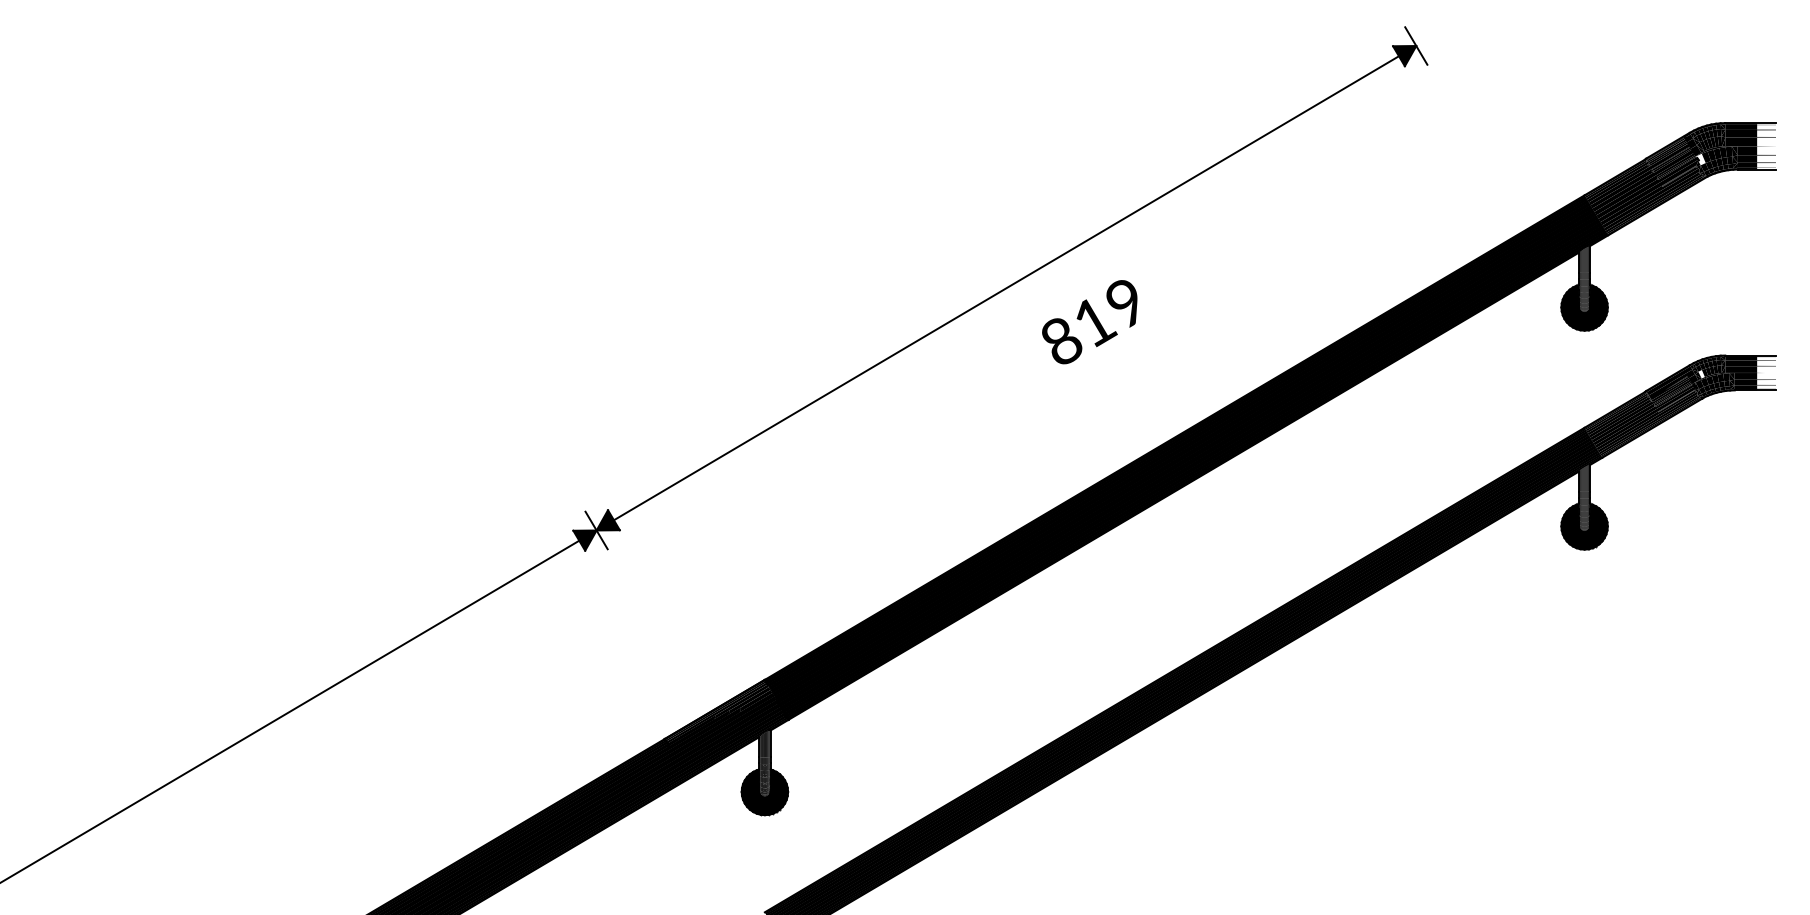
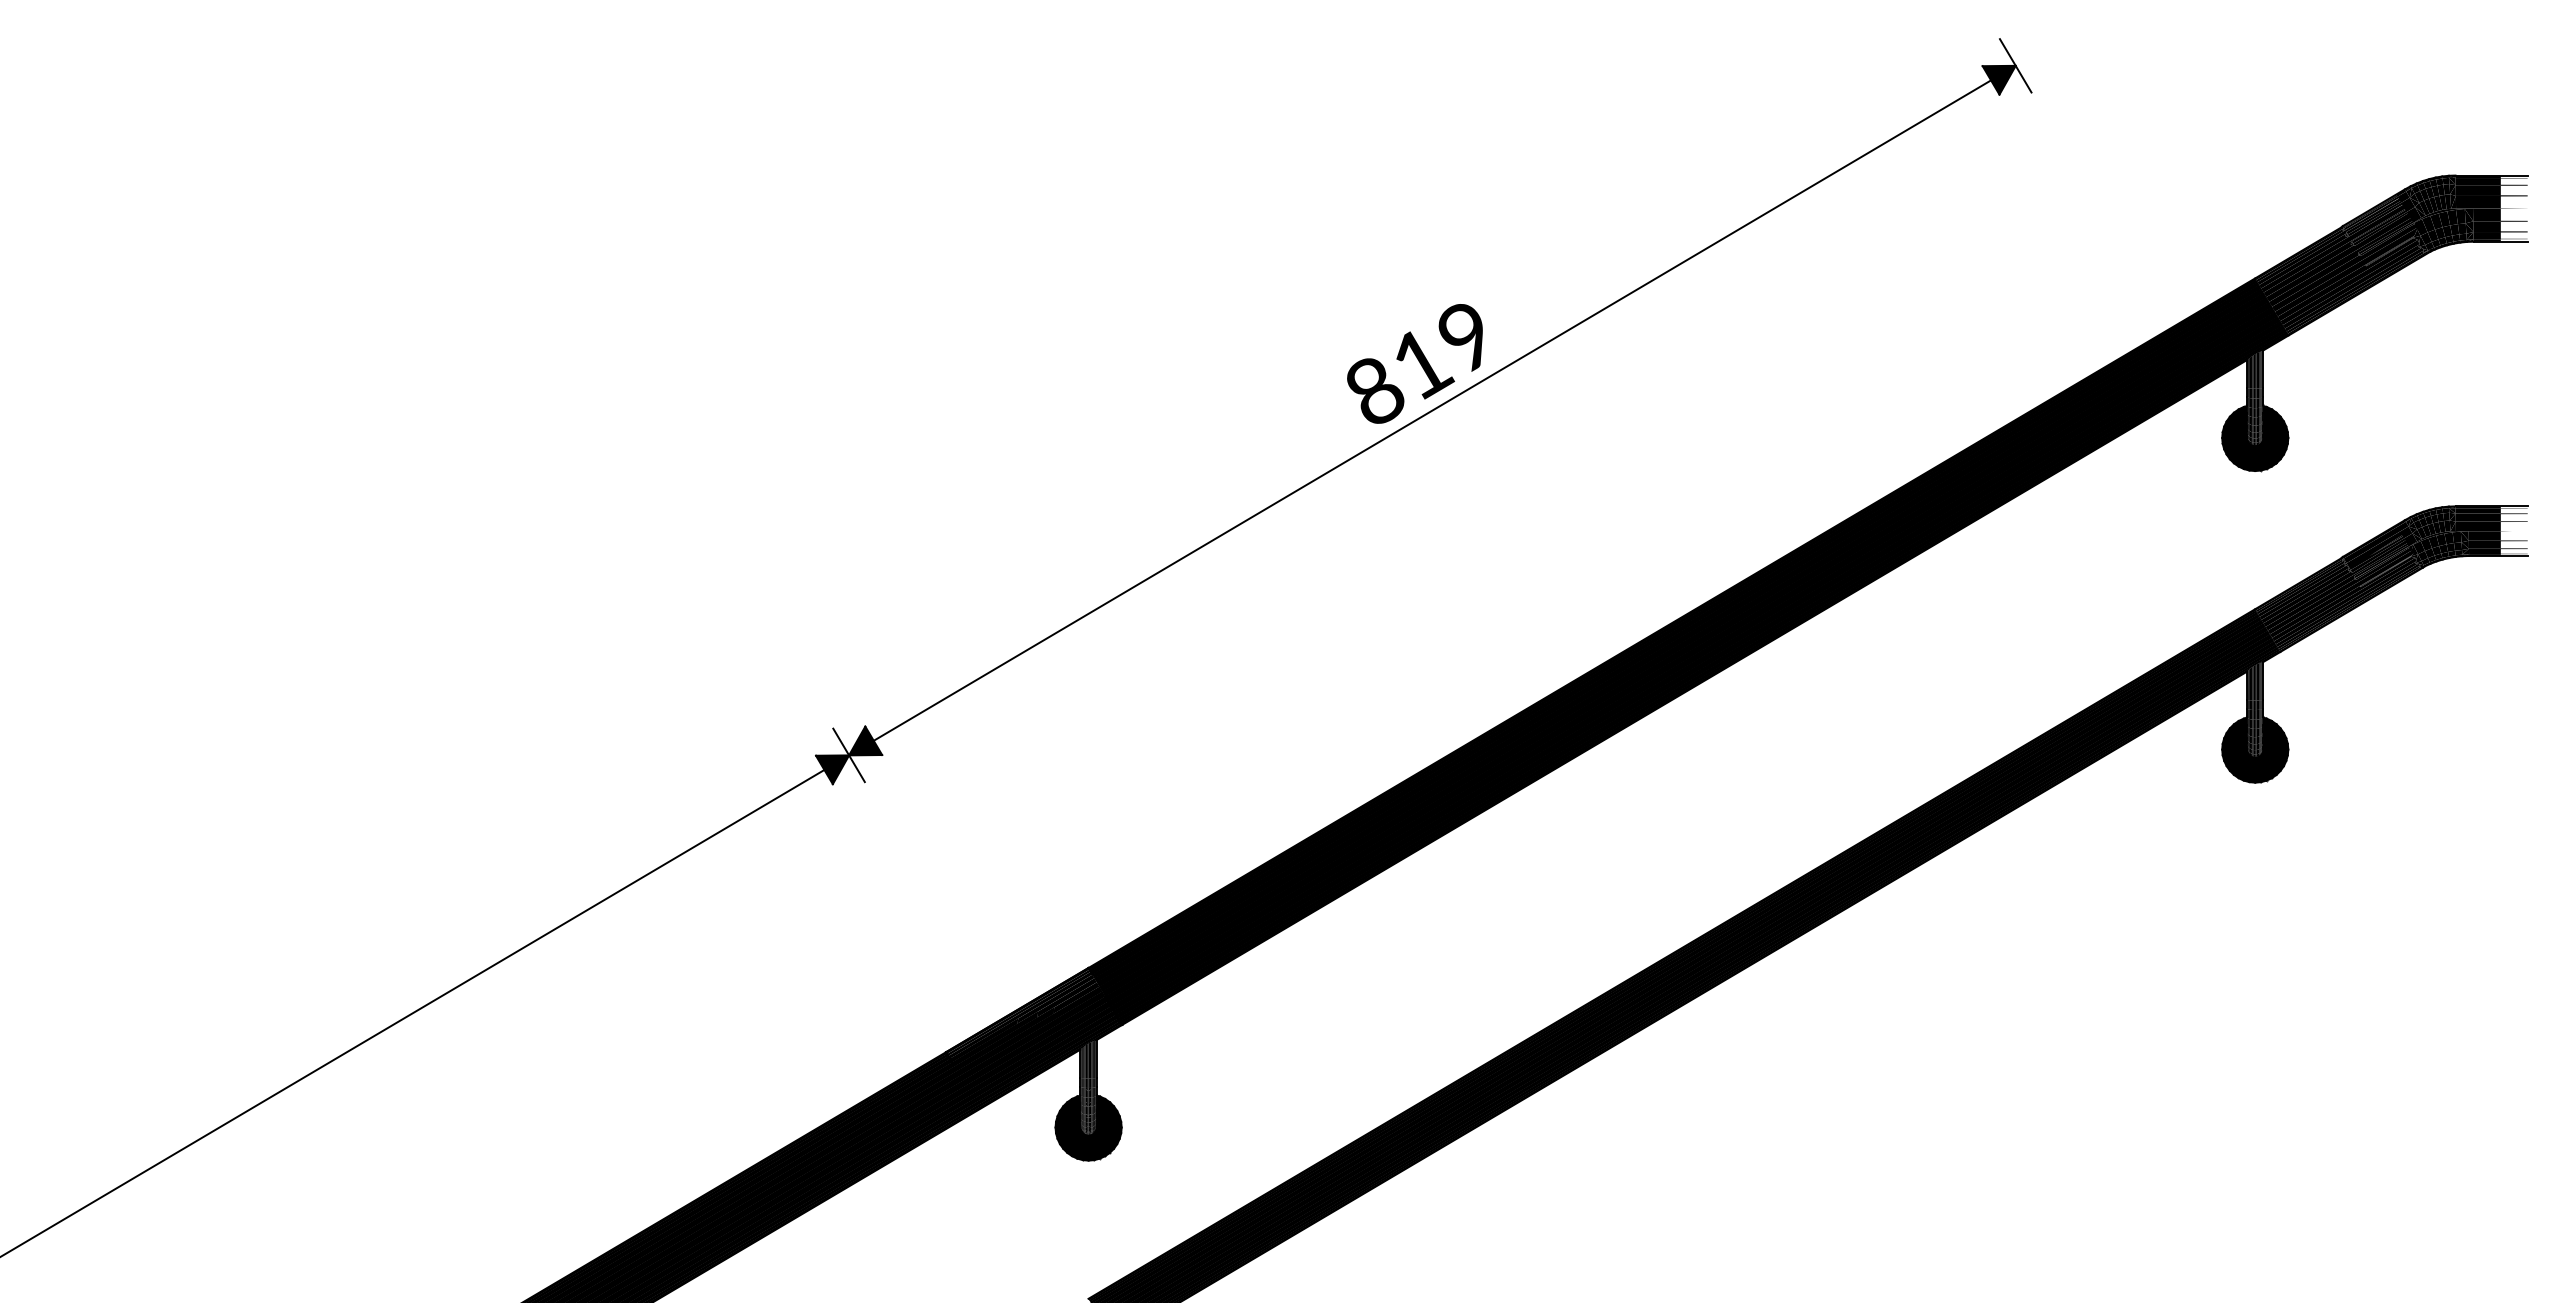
fill: (1700, 159) -> (2420, 227), added
text: (1089, 321) -> (1414, 363), moved
fill: (1701, 374) -> (2421, 533), added

